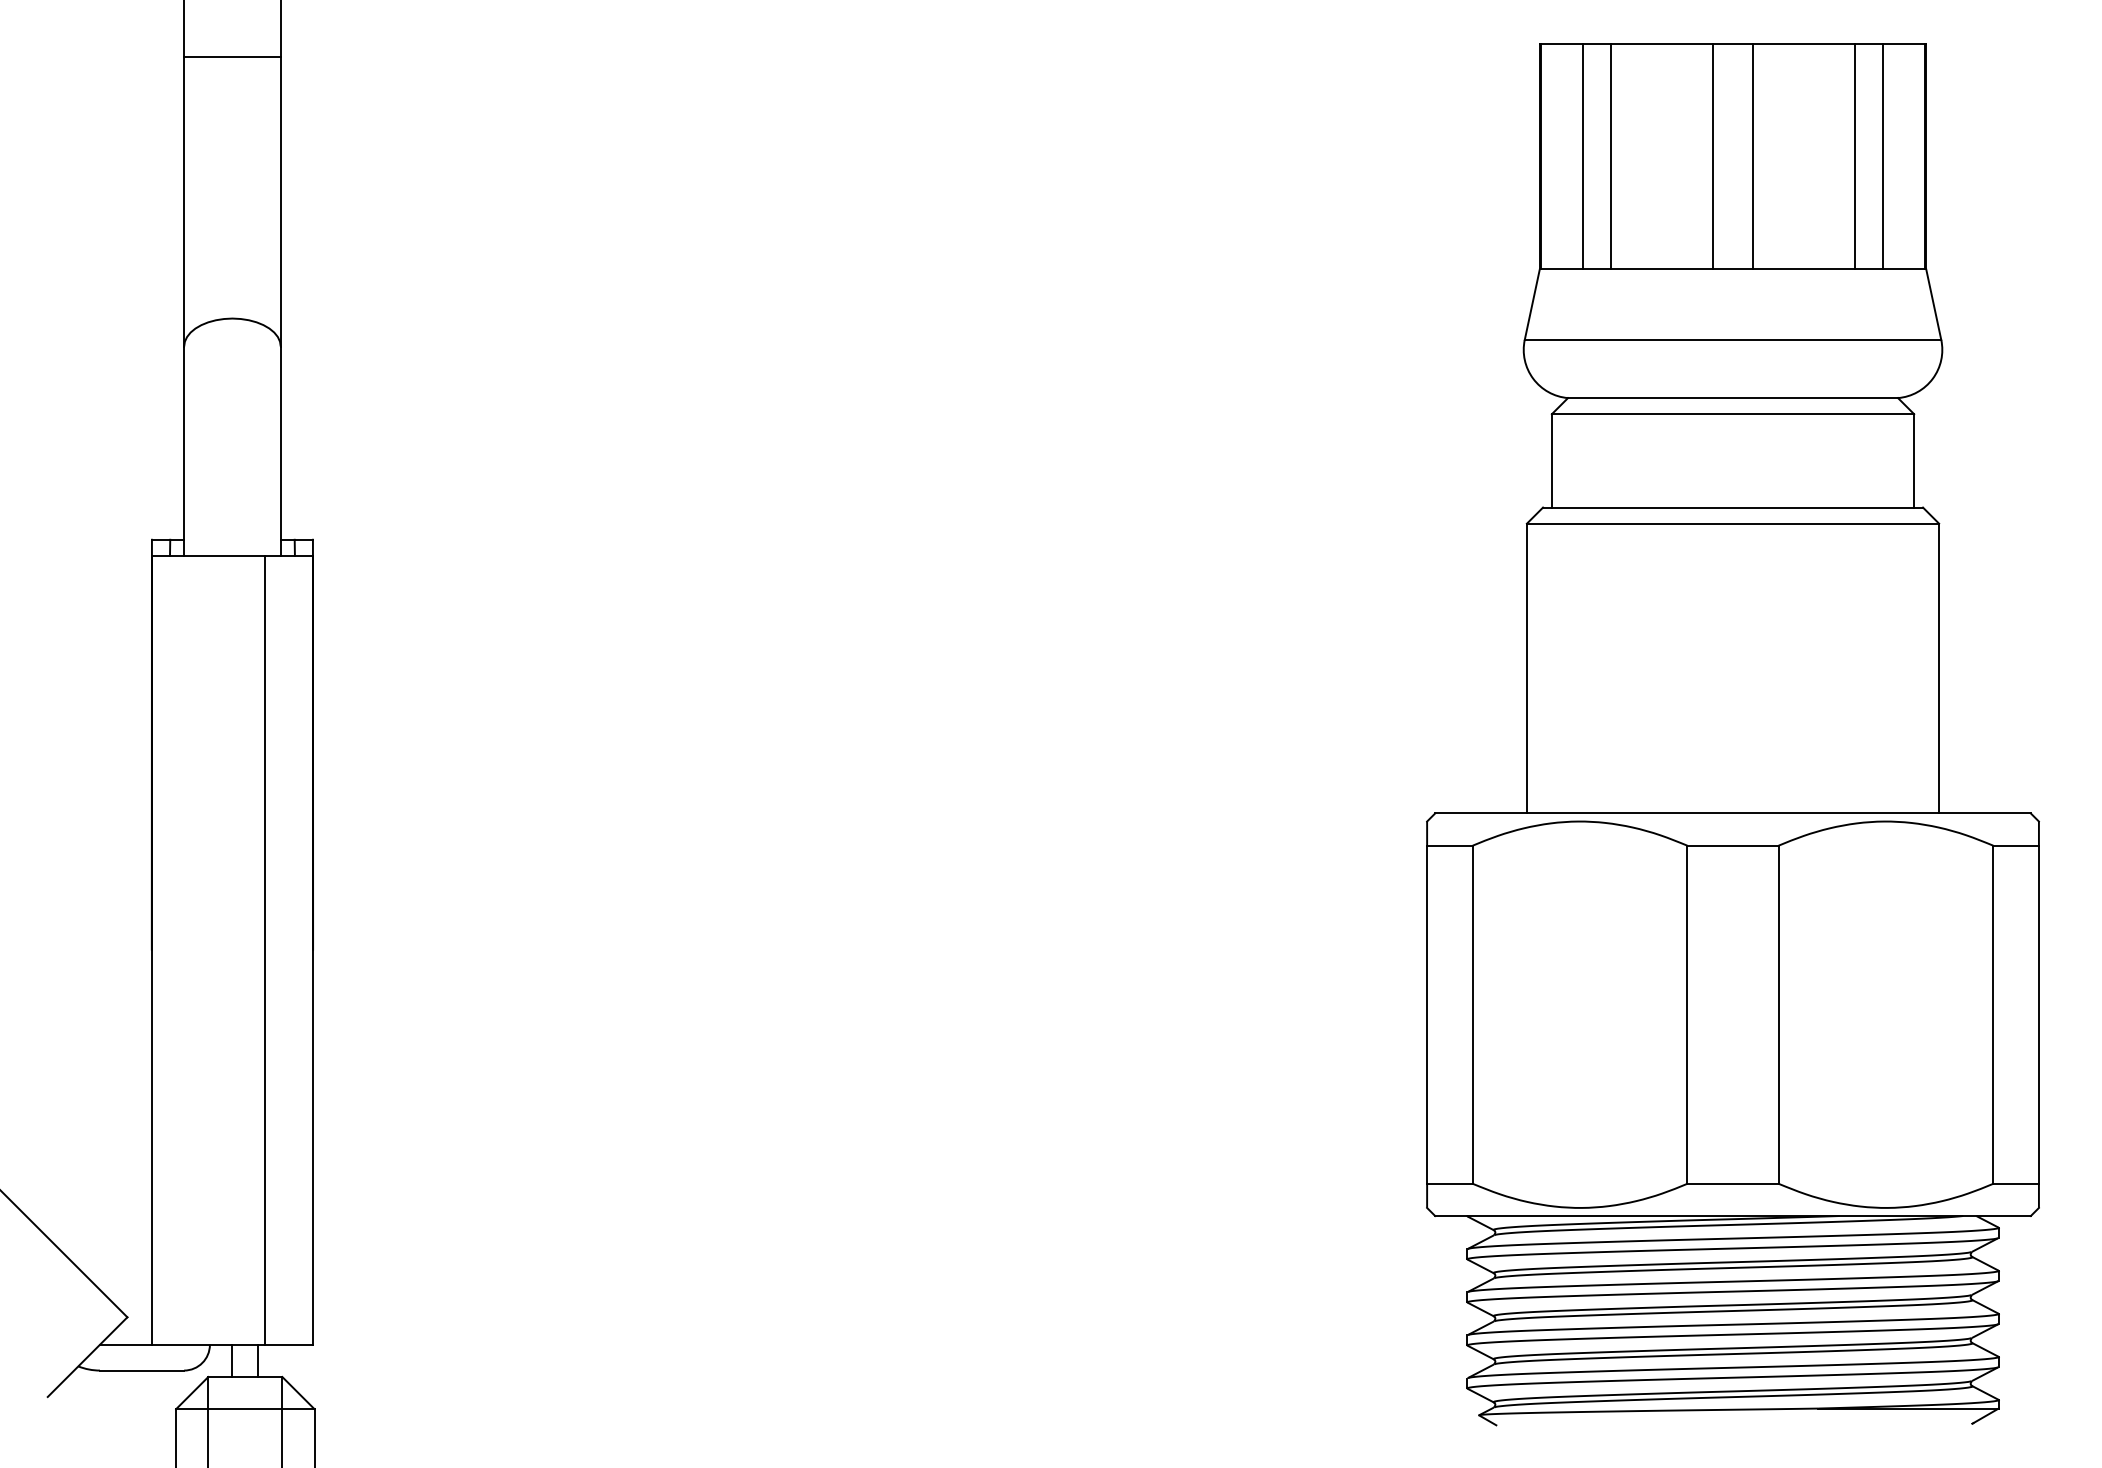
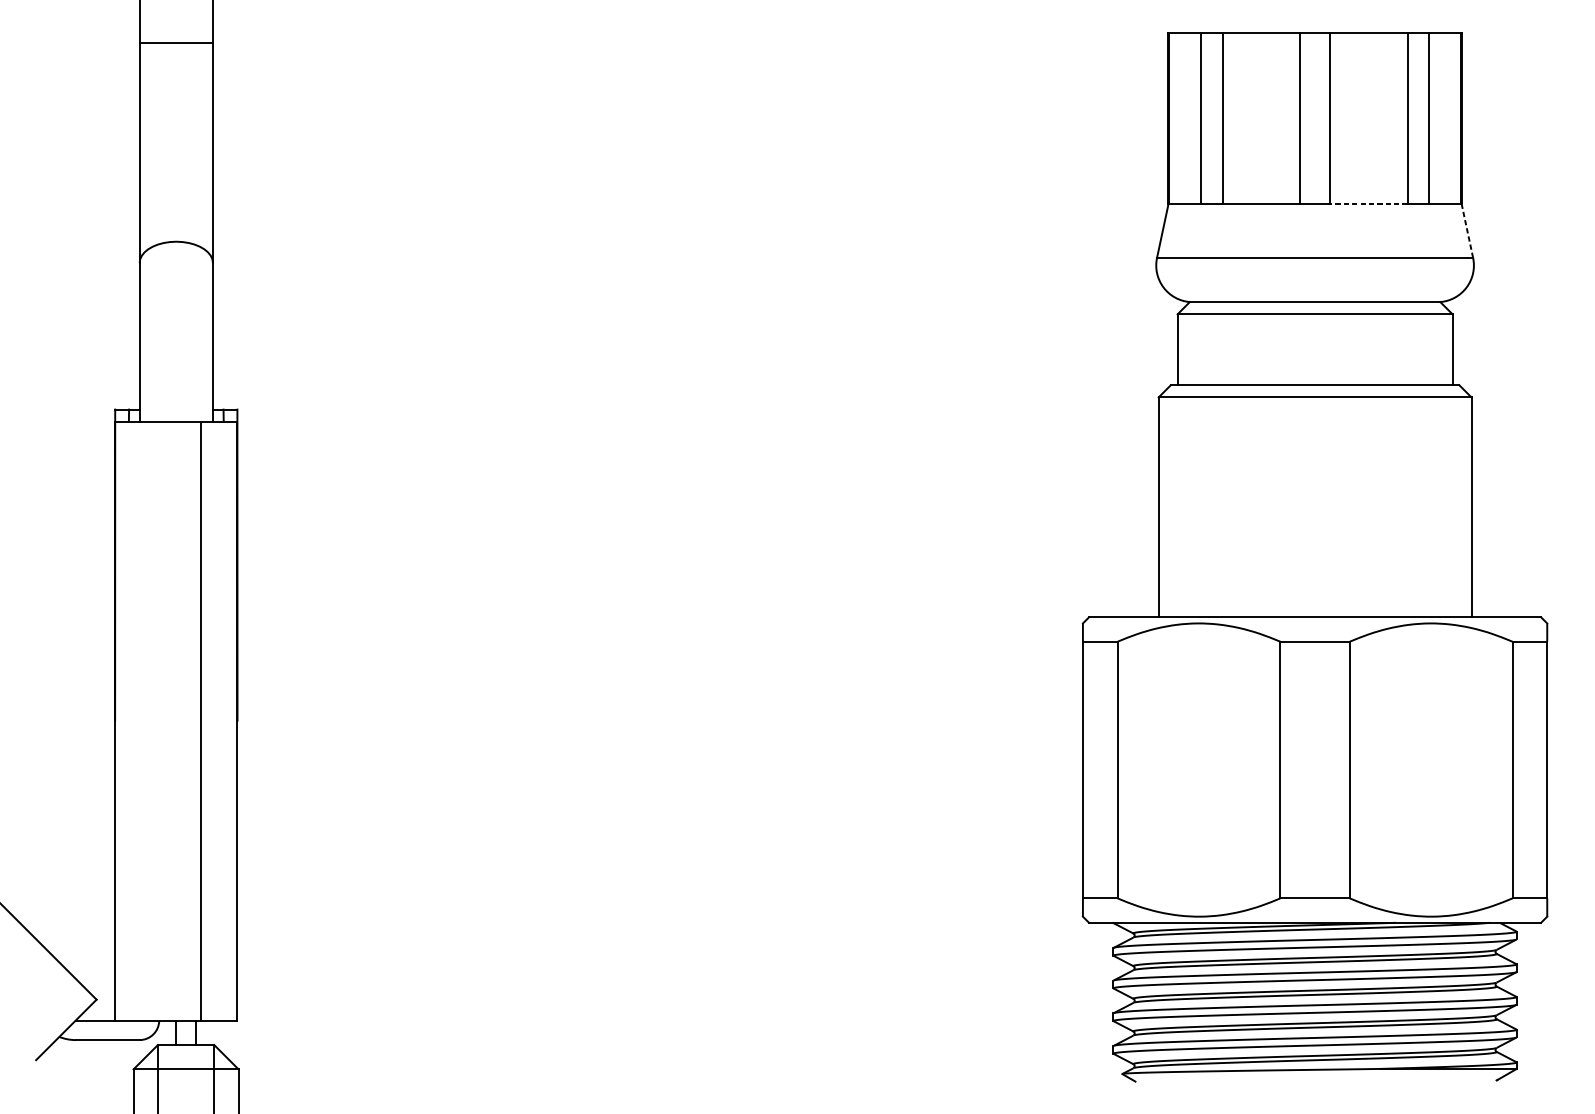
line: (1803, 269) -> (1368, 204), solid -> dashed
line: (1933, 304) -> (1467, 231), solid -> dashed

